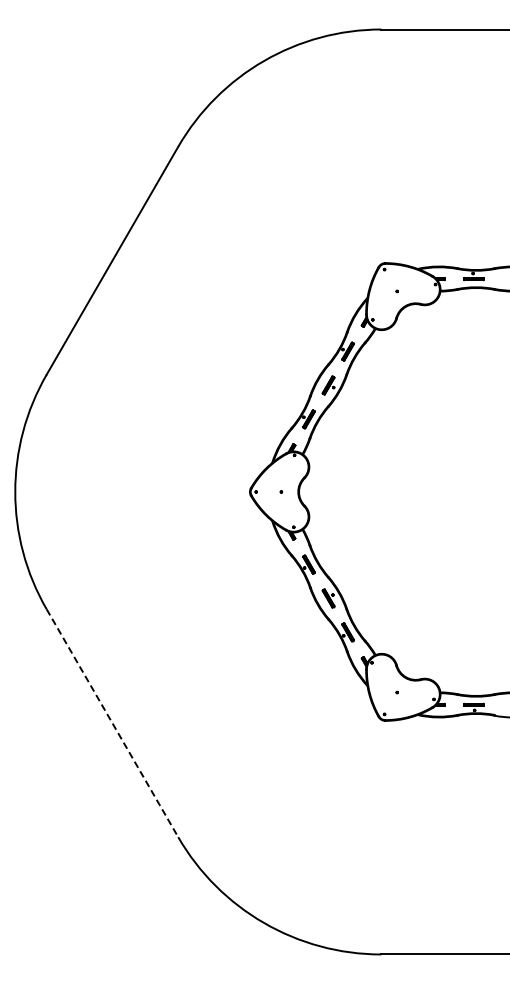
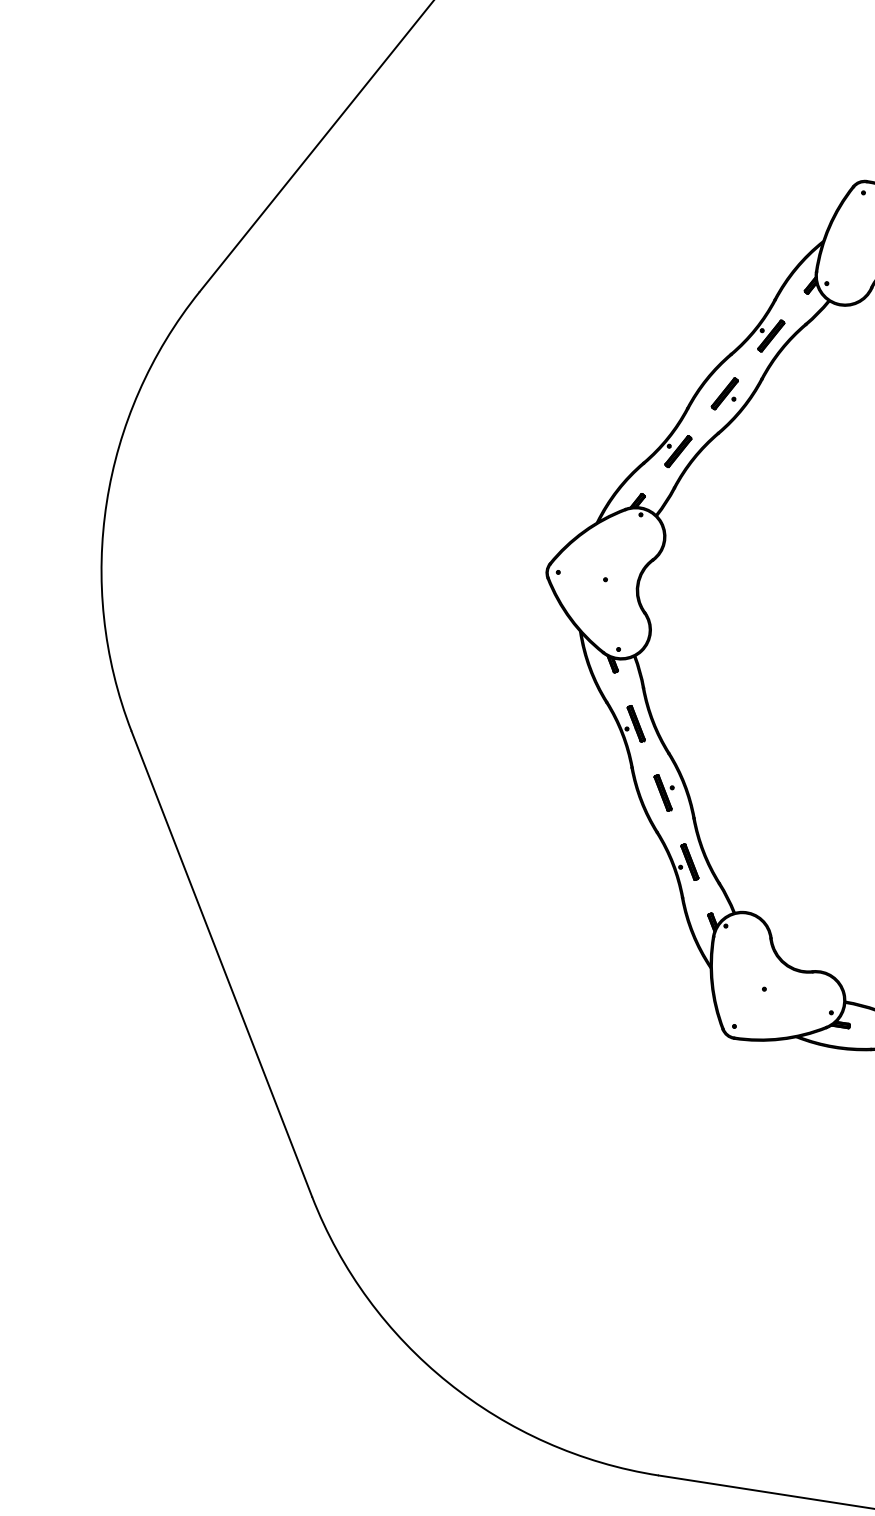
line: (112, 723) -> (221, 964), dashed -> solid

